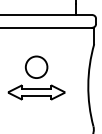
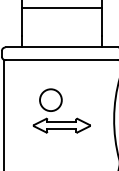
circle: (36, 66) -> (50, 99), moved

